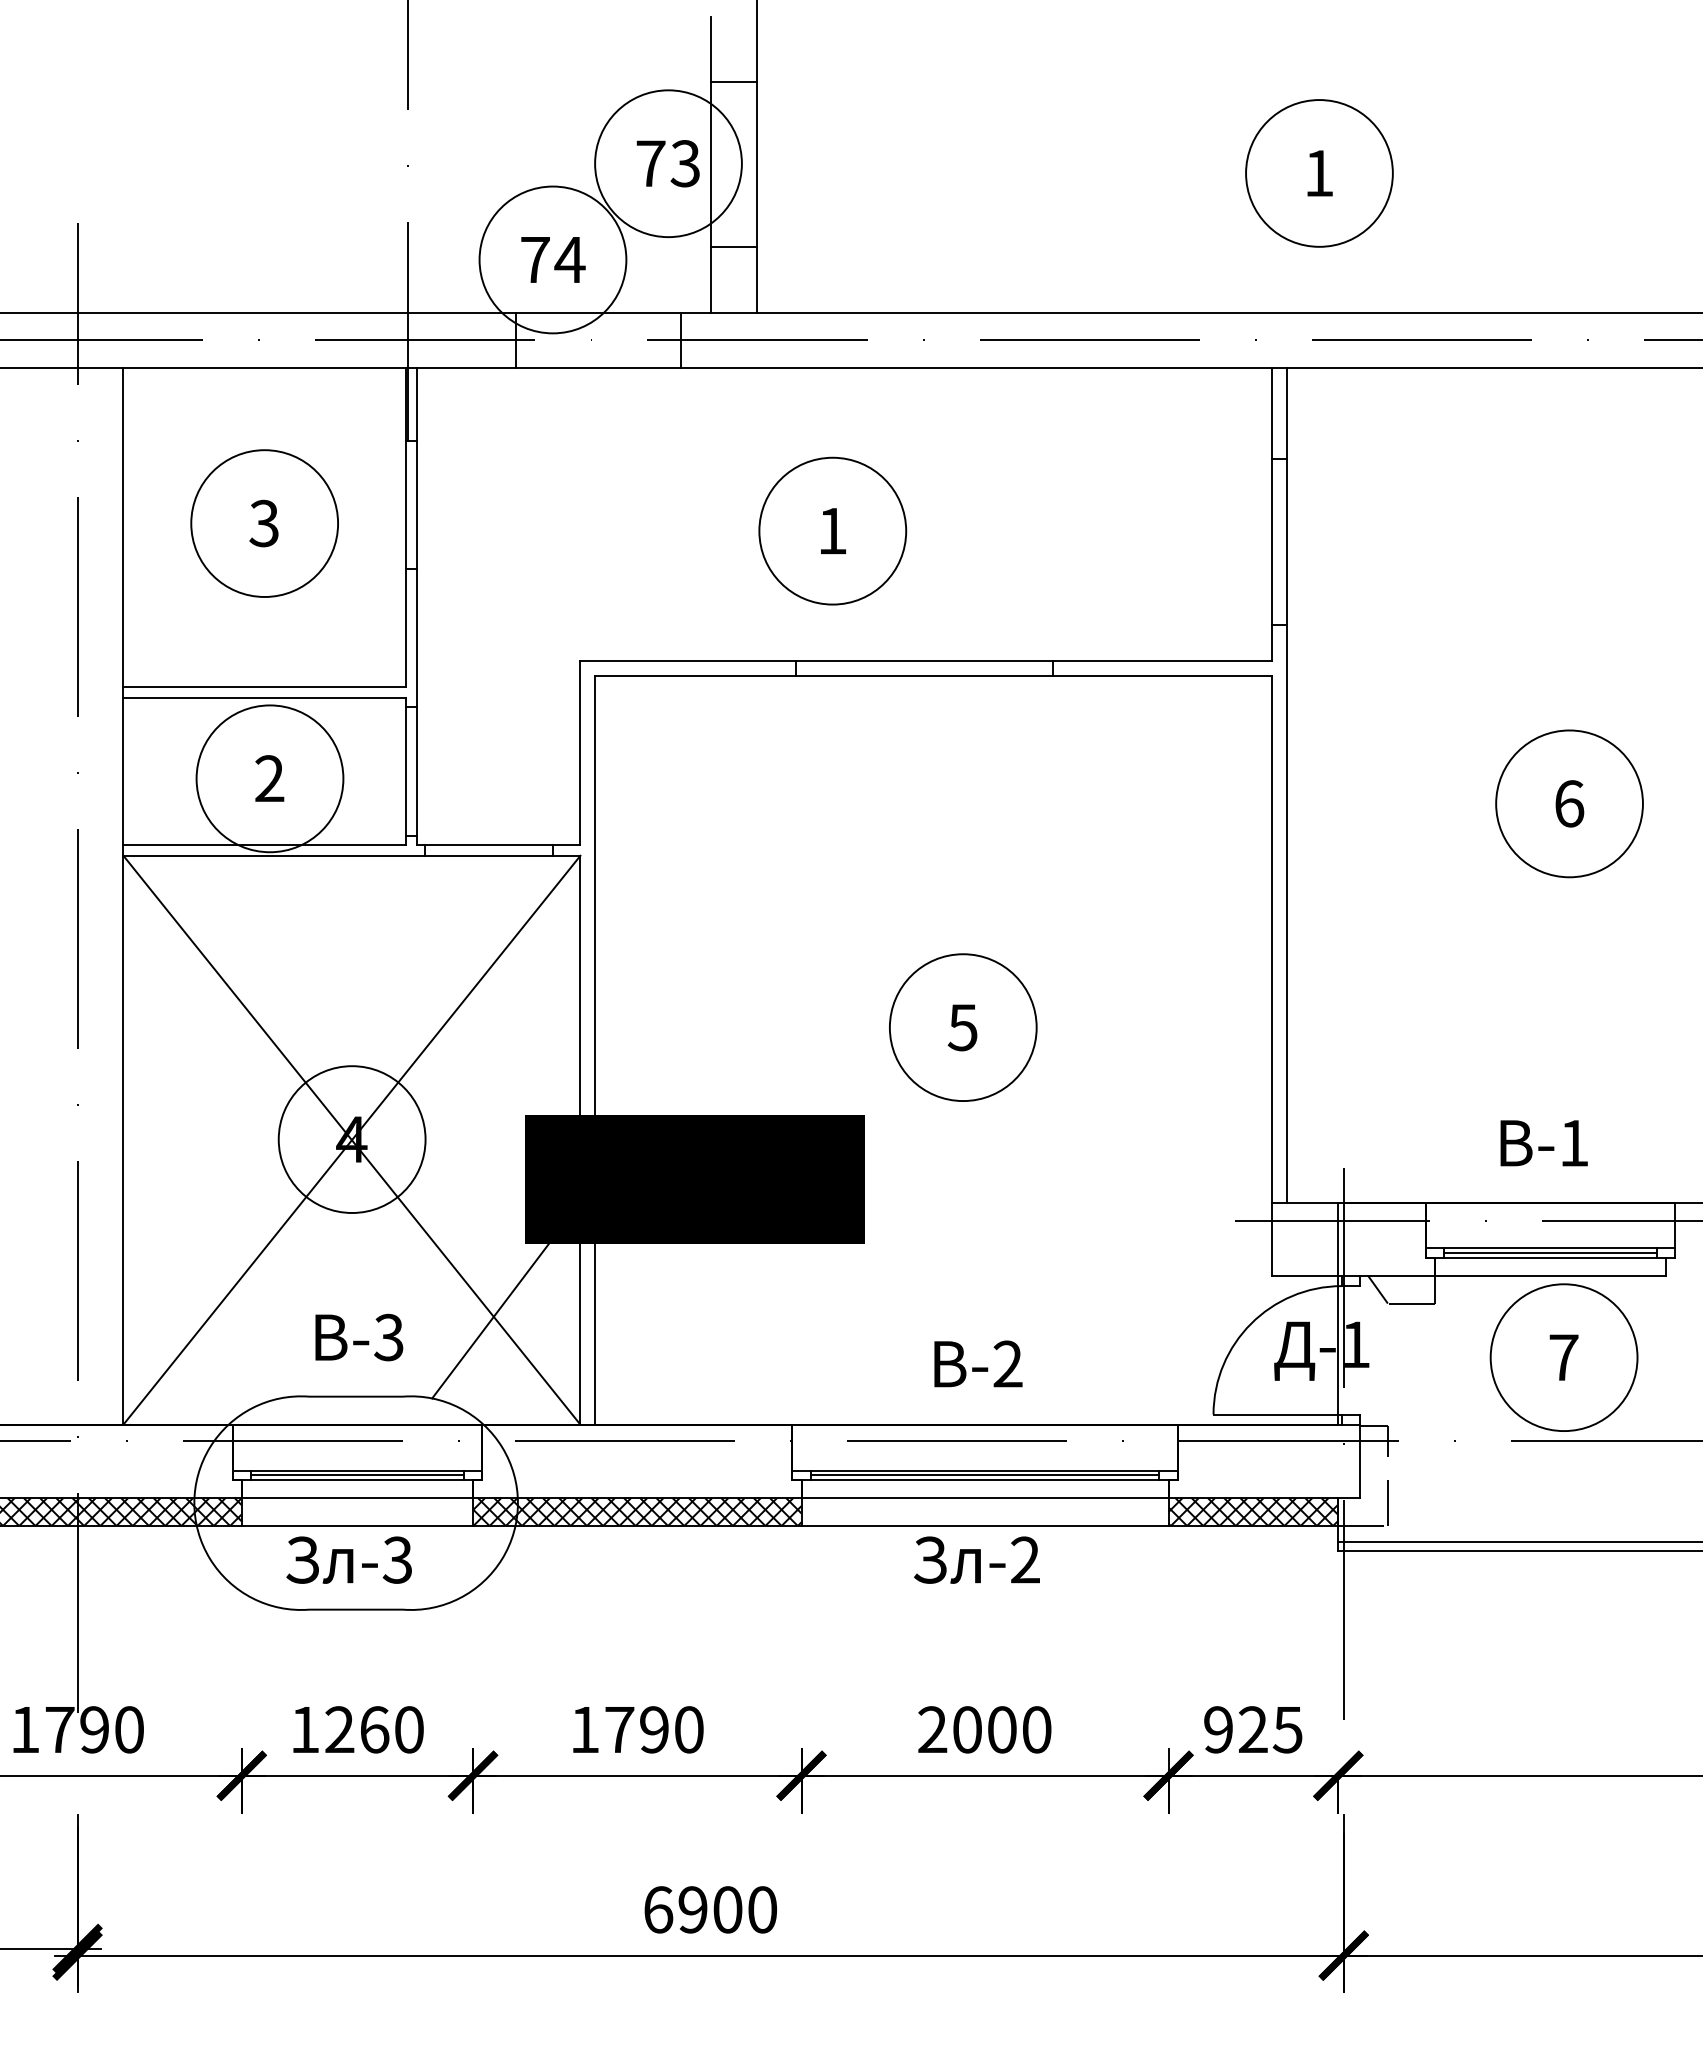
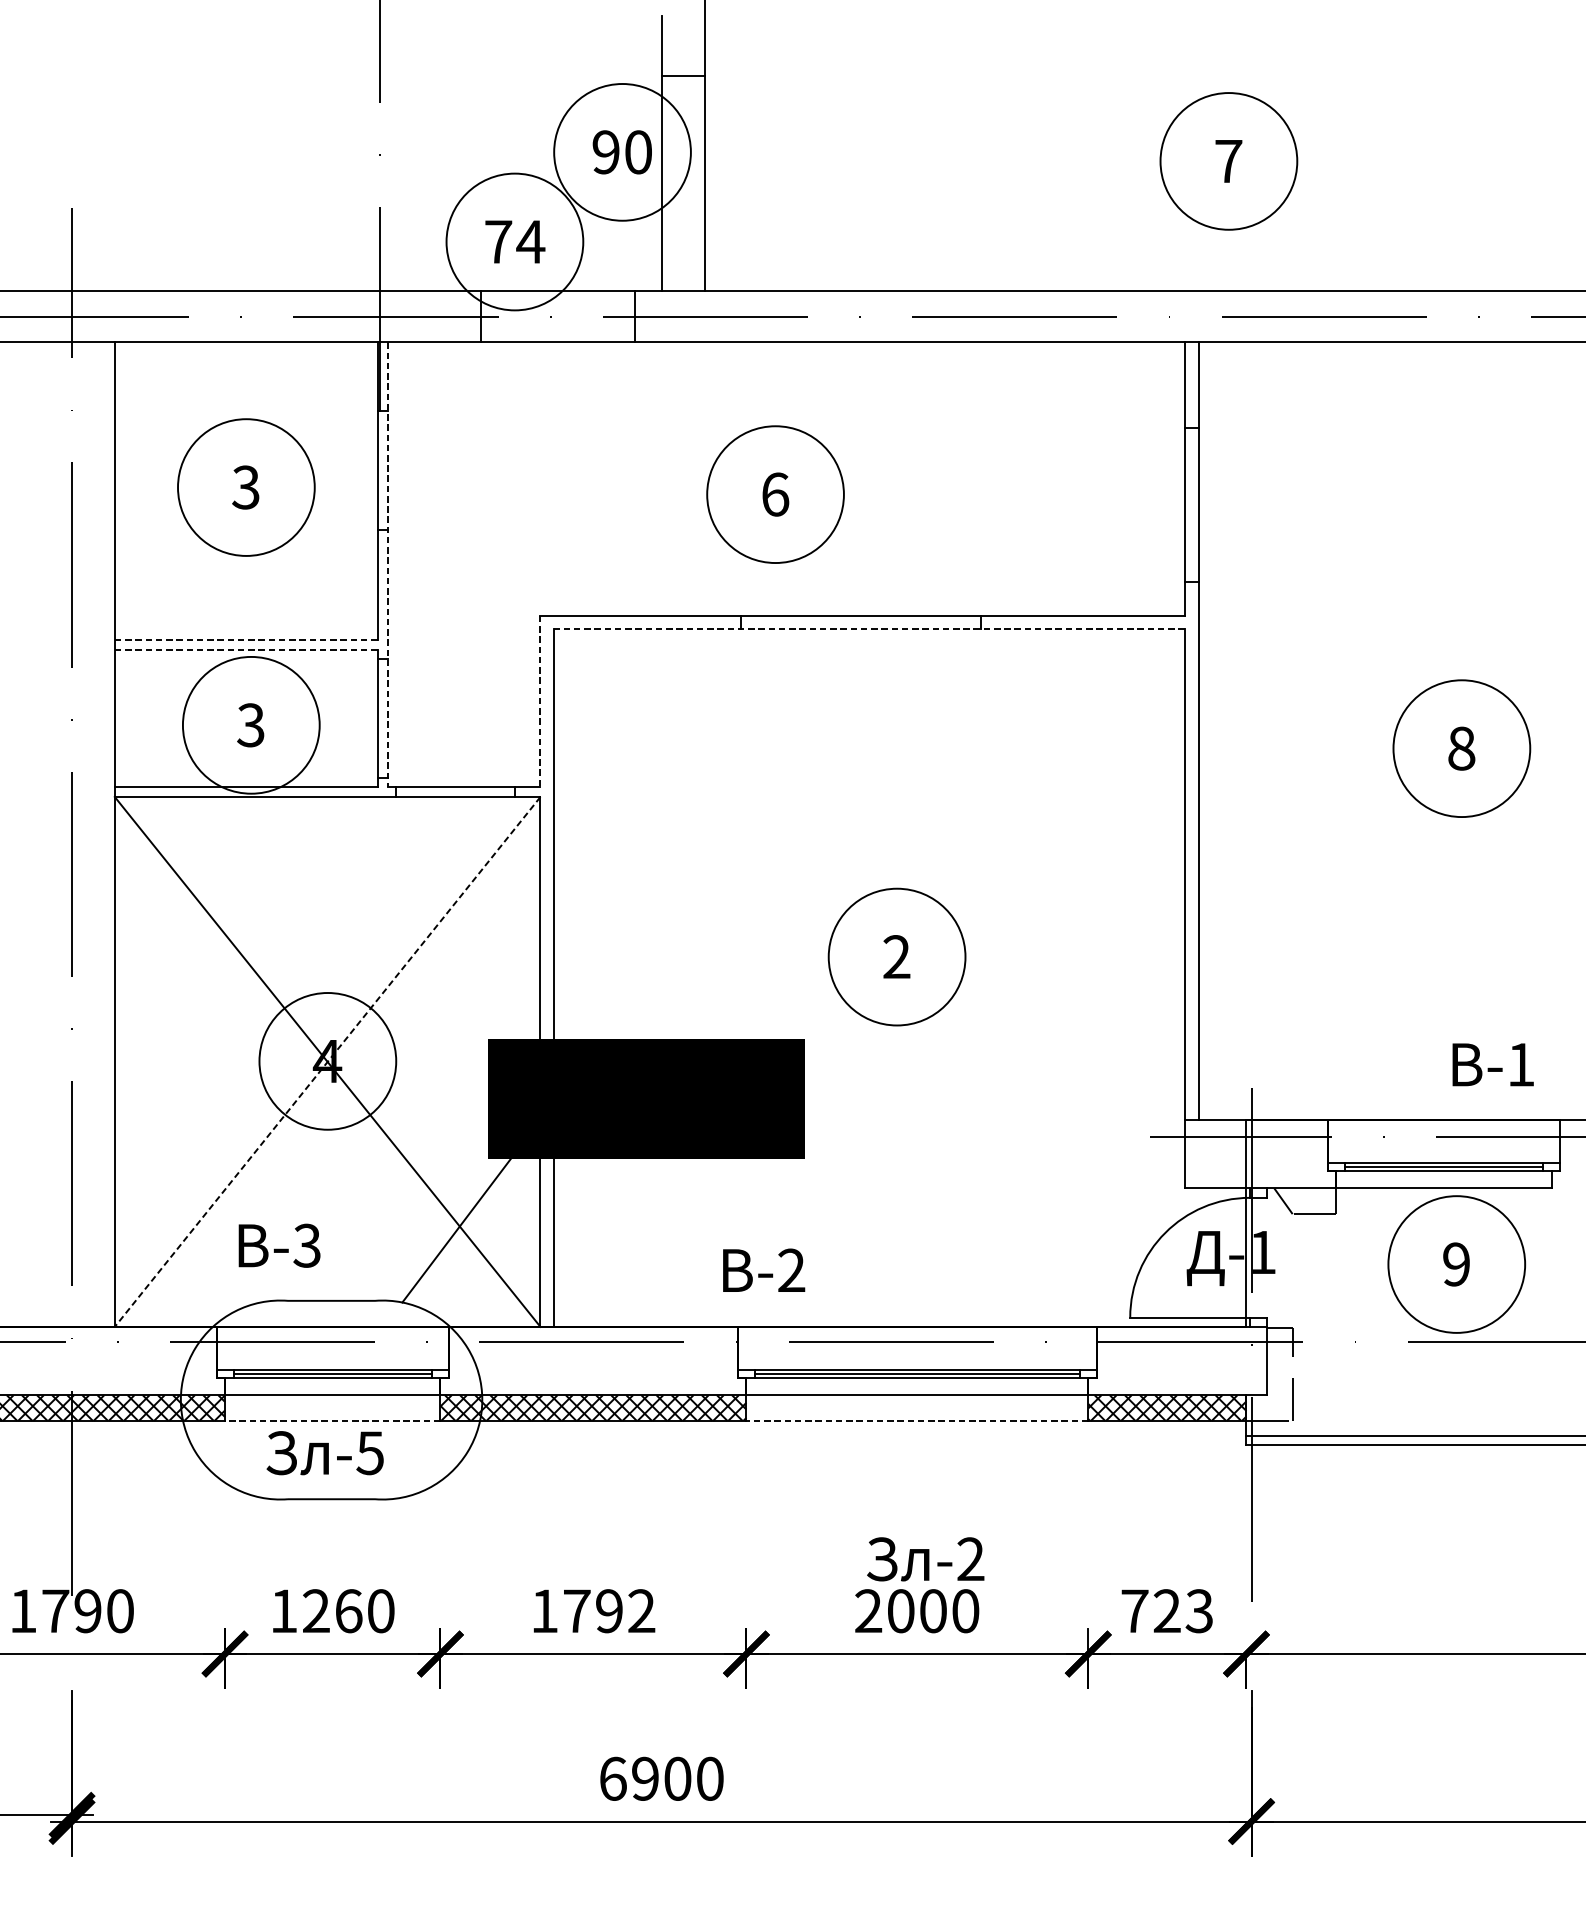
text: (668, 163) -> (622, 152), 73 -> 90
text: (1319, 173) -> (1228, 161), 1 -> 7
line: (733, 247) -> (683, 230), removed
text: (833, 530) -> (776, 494), 1 -> 6
line: (417, 606) -> (388, 564), solid -> dashed
line: (933, 675) -> (869, 629), solid -> dashed
line: (265, 686) -> (247, 639), solid -> dashed
line: (265, 697) -> (247, 649), solid -> dashed
line: (580, 753) -> (540, 701), solid -> dashed
text: (269, 778) -> (250, 725), 2 -> 3
text: (1569, 803) -> (1461, 748), 6 -> 8
text: (962, 1027) -> (896, 956), 5 -> 2
line: (351, 1140) -> (327, 1062), solid -> dashed
text: (1543, 1143) -> (1492, 1065), moved
text: (359, 1337) -> (279, 1245), moved
text: (1563, 1357) -> (1456, 1264), 7 -> 9
text: (978, 1363) -> (764, 1269), moved
line: (357, 1525) -> (332, 1420), solid -> dashed
line: (985, 1525) -> (917, 1420), solid -> dashed
text: (397, 1559) -> (370, 1452), -3 -> -5
text: (976, 1559) -> (925, 1558), moved
text: (688, 1729) -> (641, 1610), 1790 -> 1792
text: (1253, 1729) -> (1167, 1610), 925 -> 723

